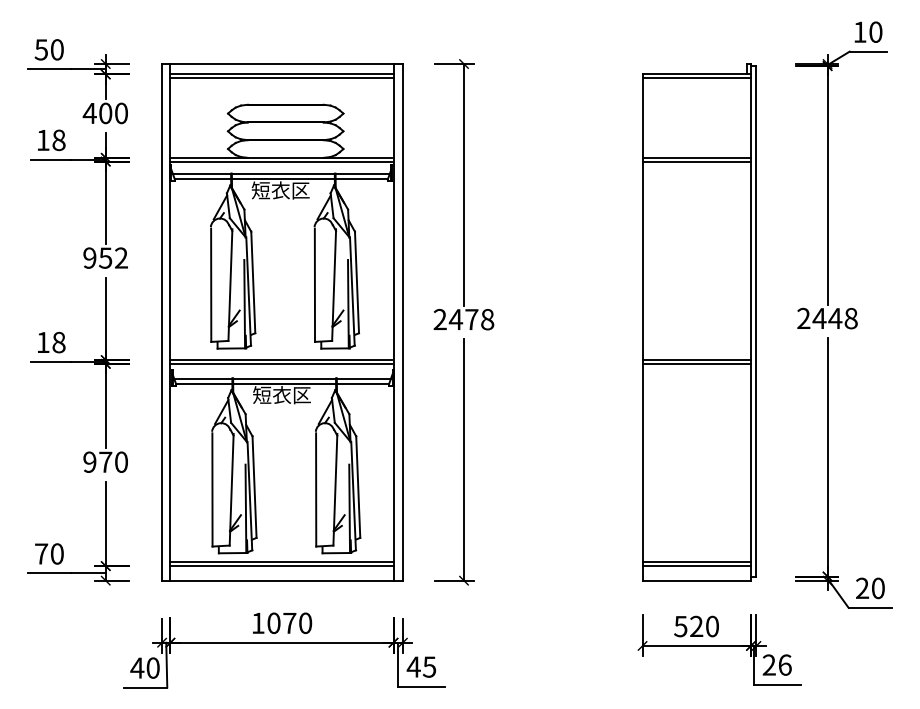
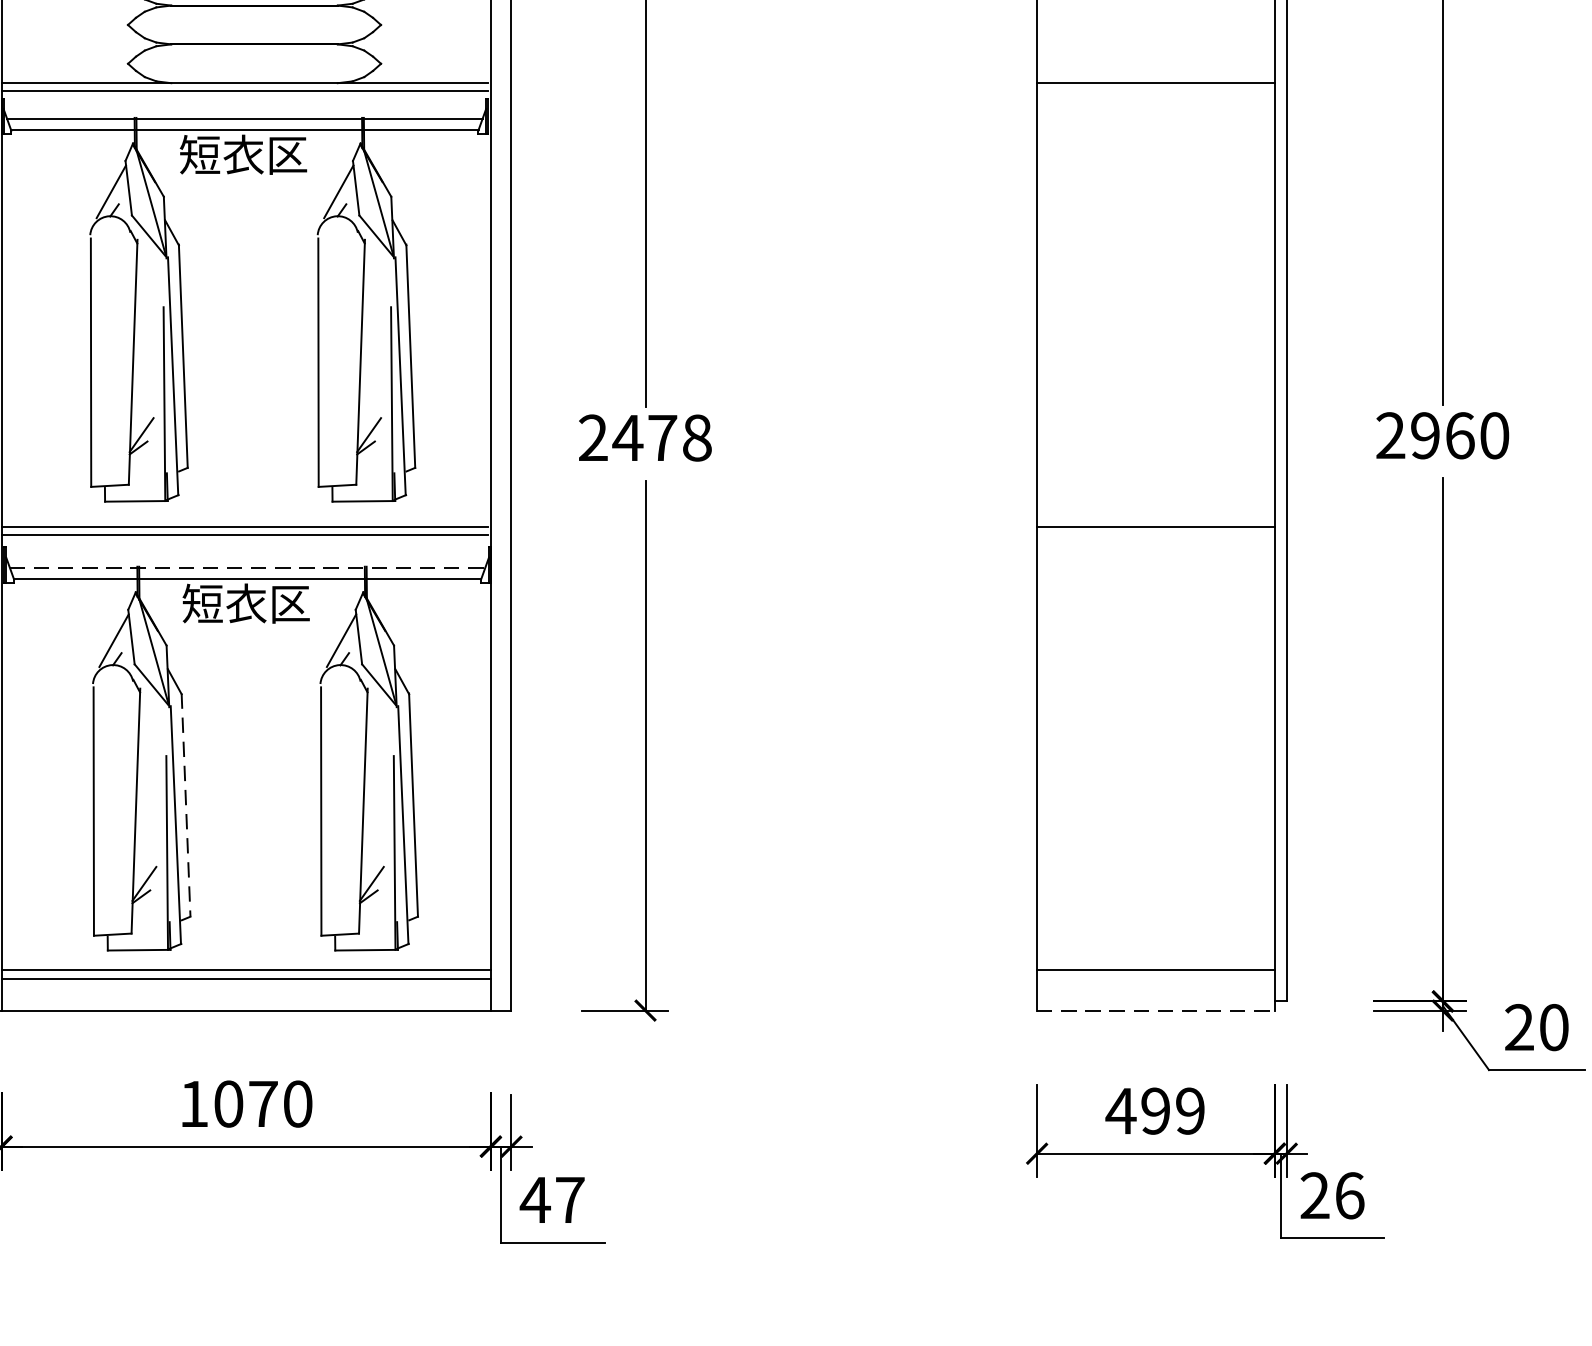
line: (696, 161) -> (1155, 91), removed
text: (834, 318) -> (1458, 435), 2448 -> 2960
line: (696, 363) -> (1155, 534), removed
line: (283, 378) -> (249, 567), solid -> dashed
line: (254, 486) -> (185, 804), solid -> dashed
line: (696, 566) -> (1155, 979), removed
line: (697, 580) -> (1157, 1010), solid -> dashed
text: (695, 626) -> (1153, 1111), 520 -> 499
text: (429, 666) -> (569, 1198), 45 -> 47

